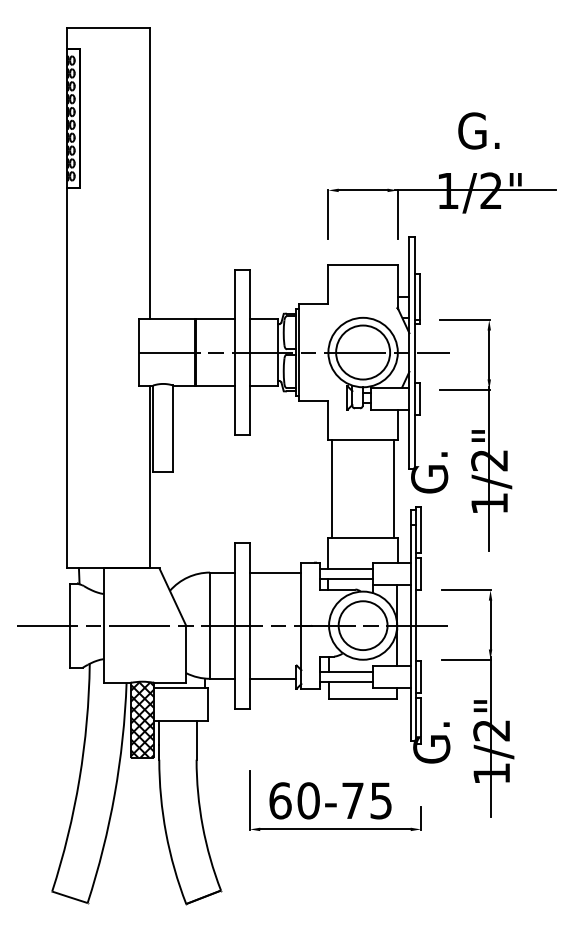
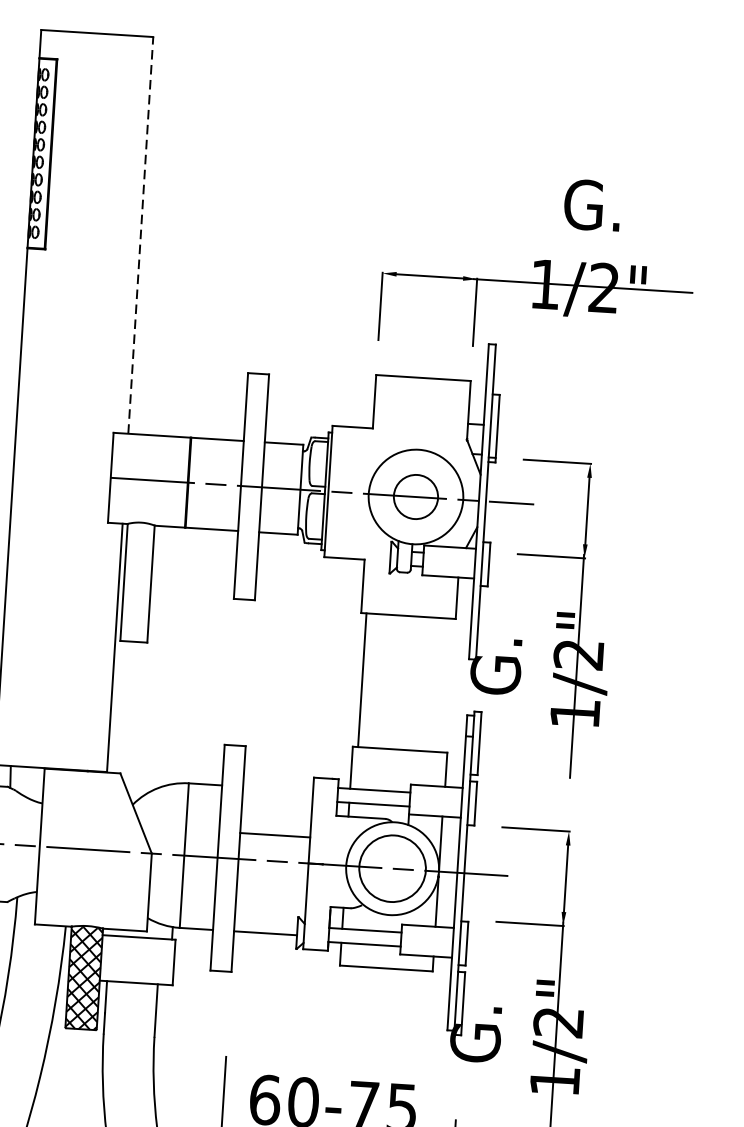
line: (149, 173) -> (140, 235), solid -> dashed
circle: (363, 352) -> (416, 496), size x0.6
line: (393, 489) -> (445, 685), removed
line: (275, 572) -> (275, 835), moved

